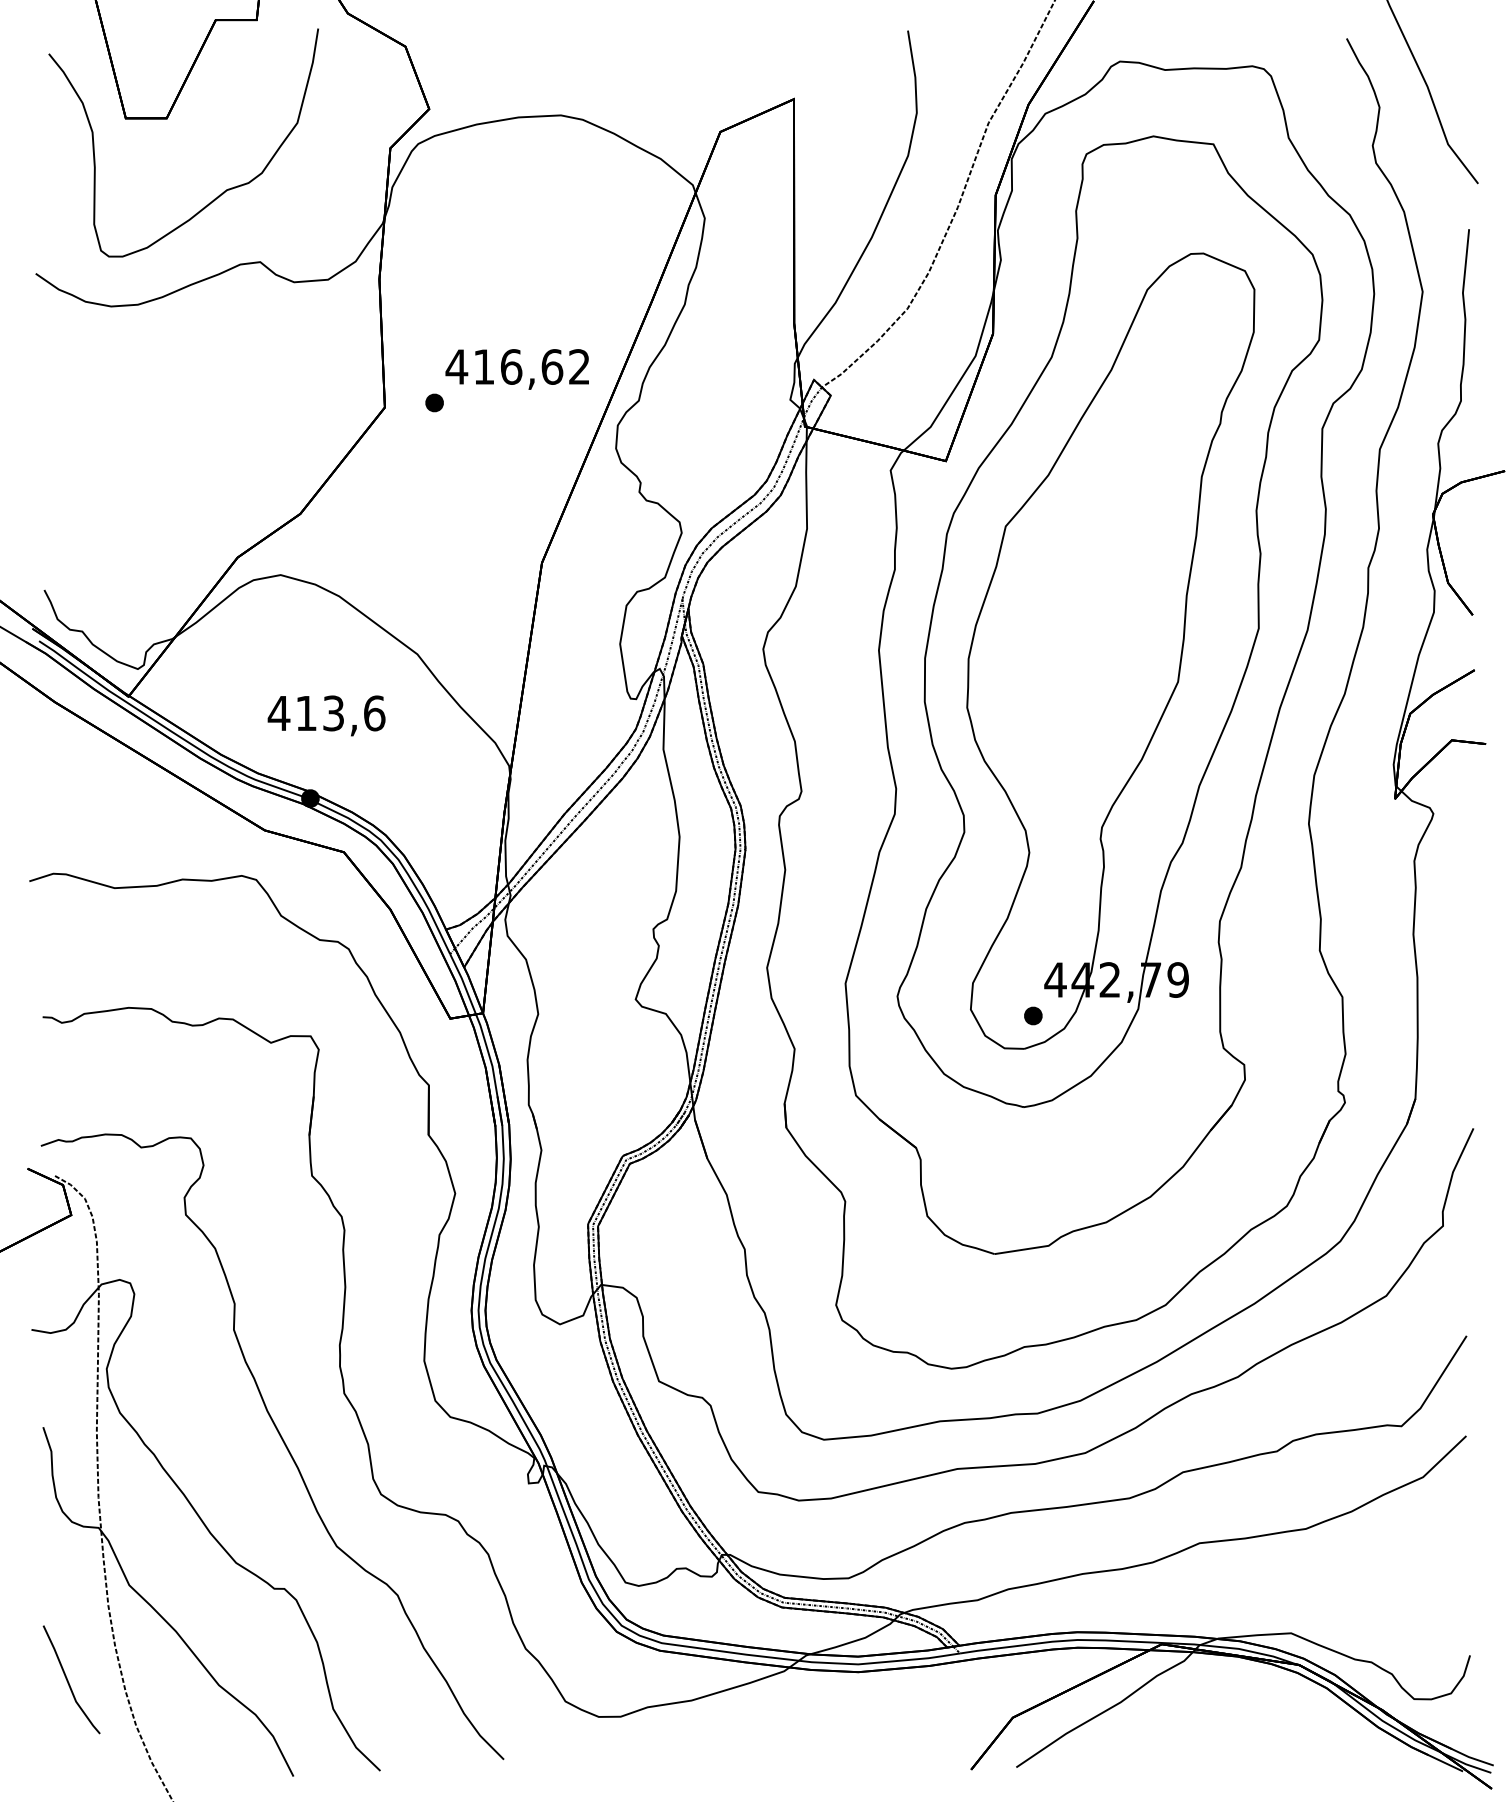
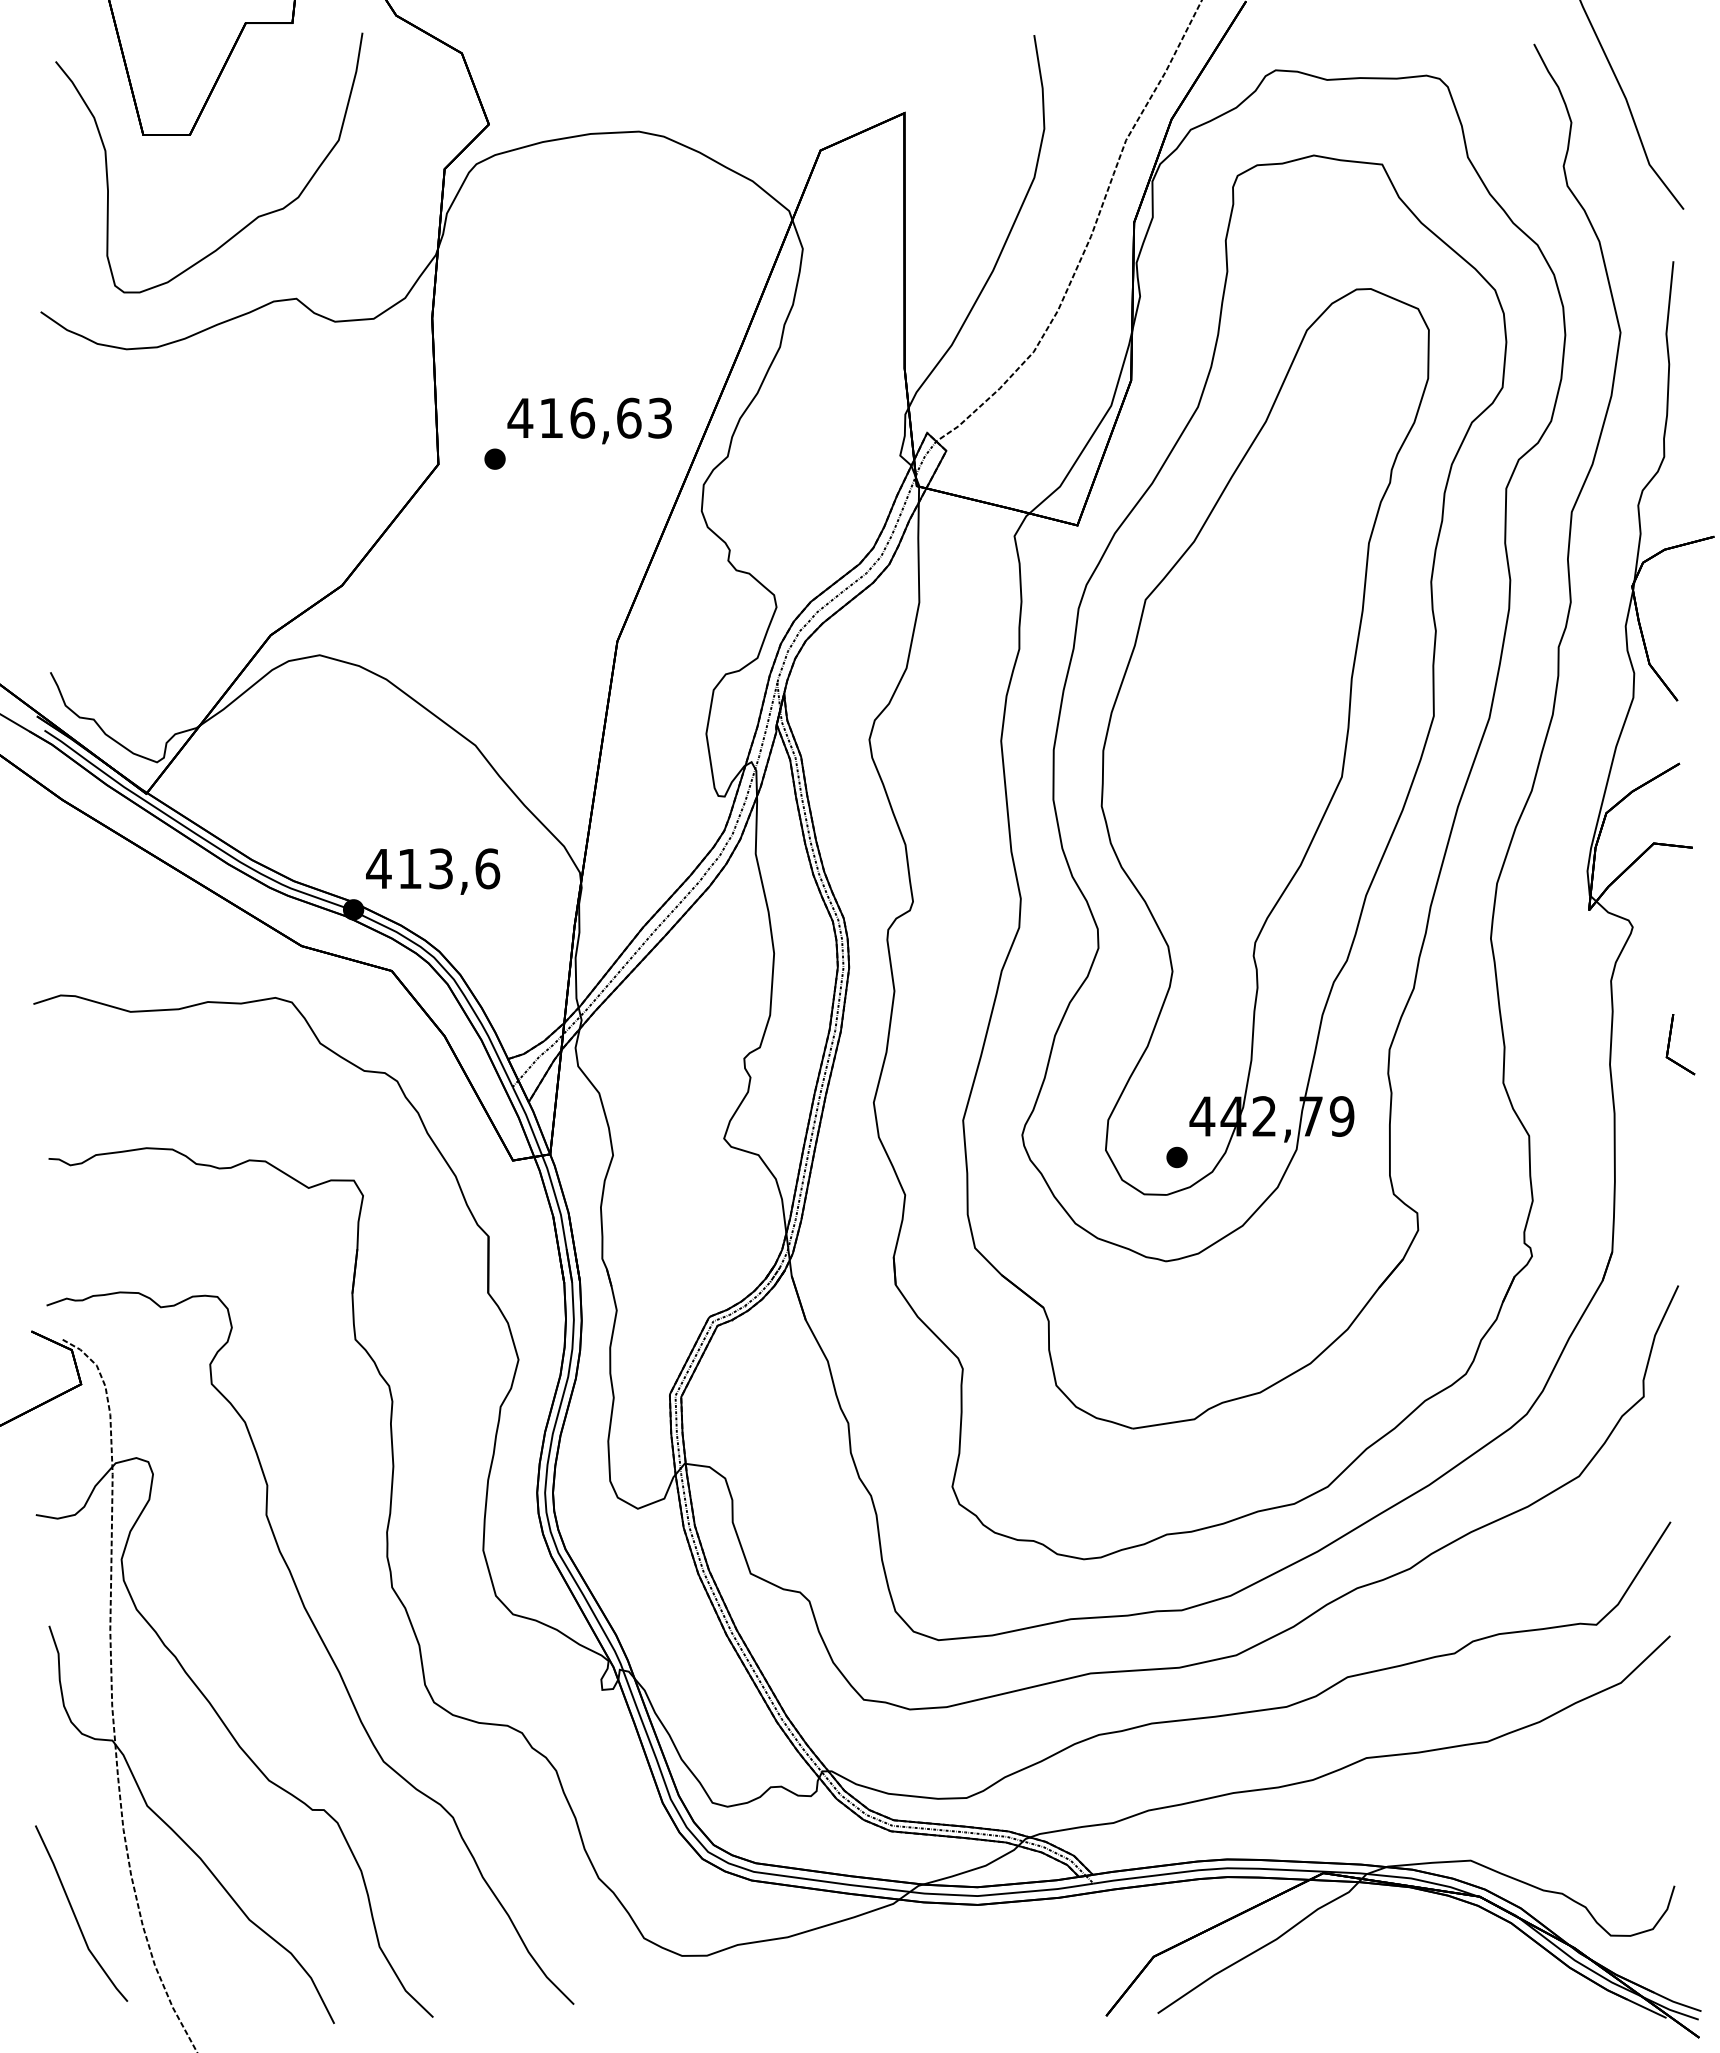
text: (578, 367) -> (659, 418), 416,62 -> 416,63
text: (327, 715) -> (433, 871), moved
part: (1466, 914) -> (1670, 1041), added
part: (71, 1679) -> (81, 1913), size x1.43

